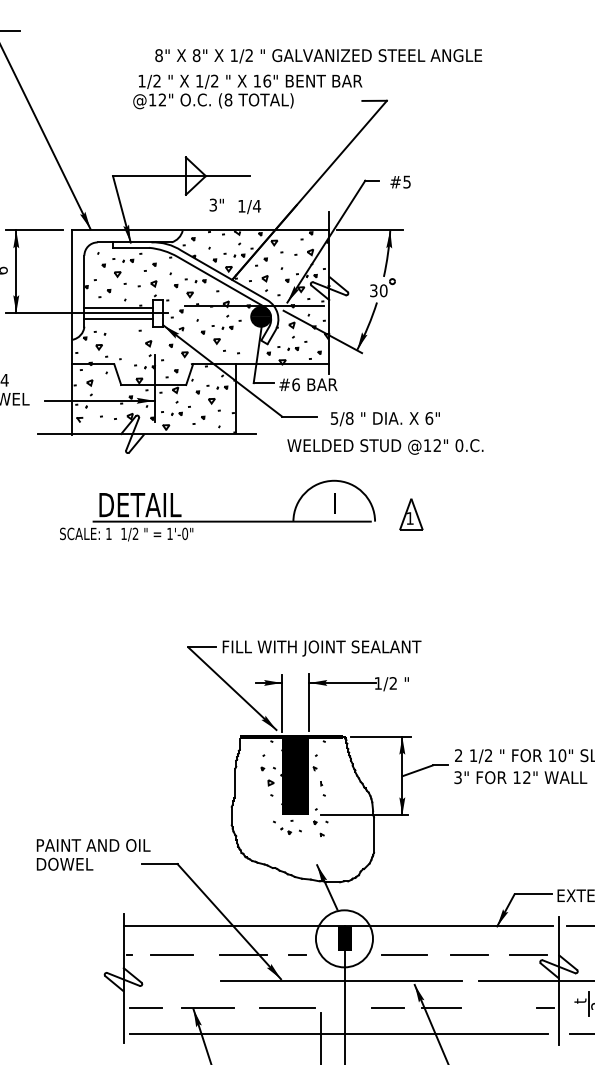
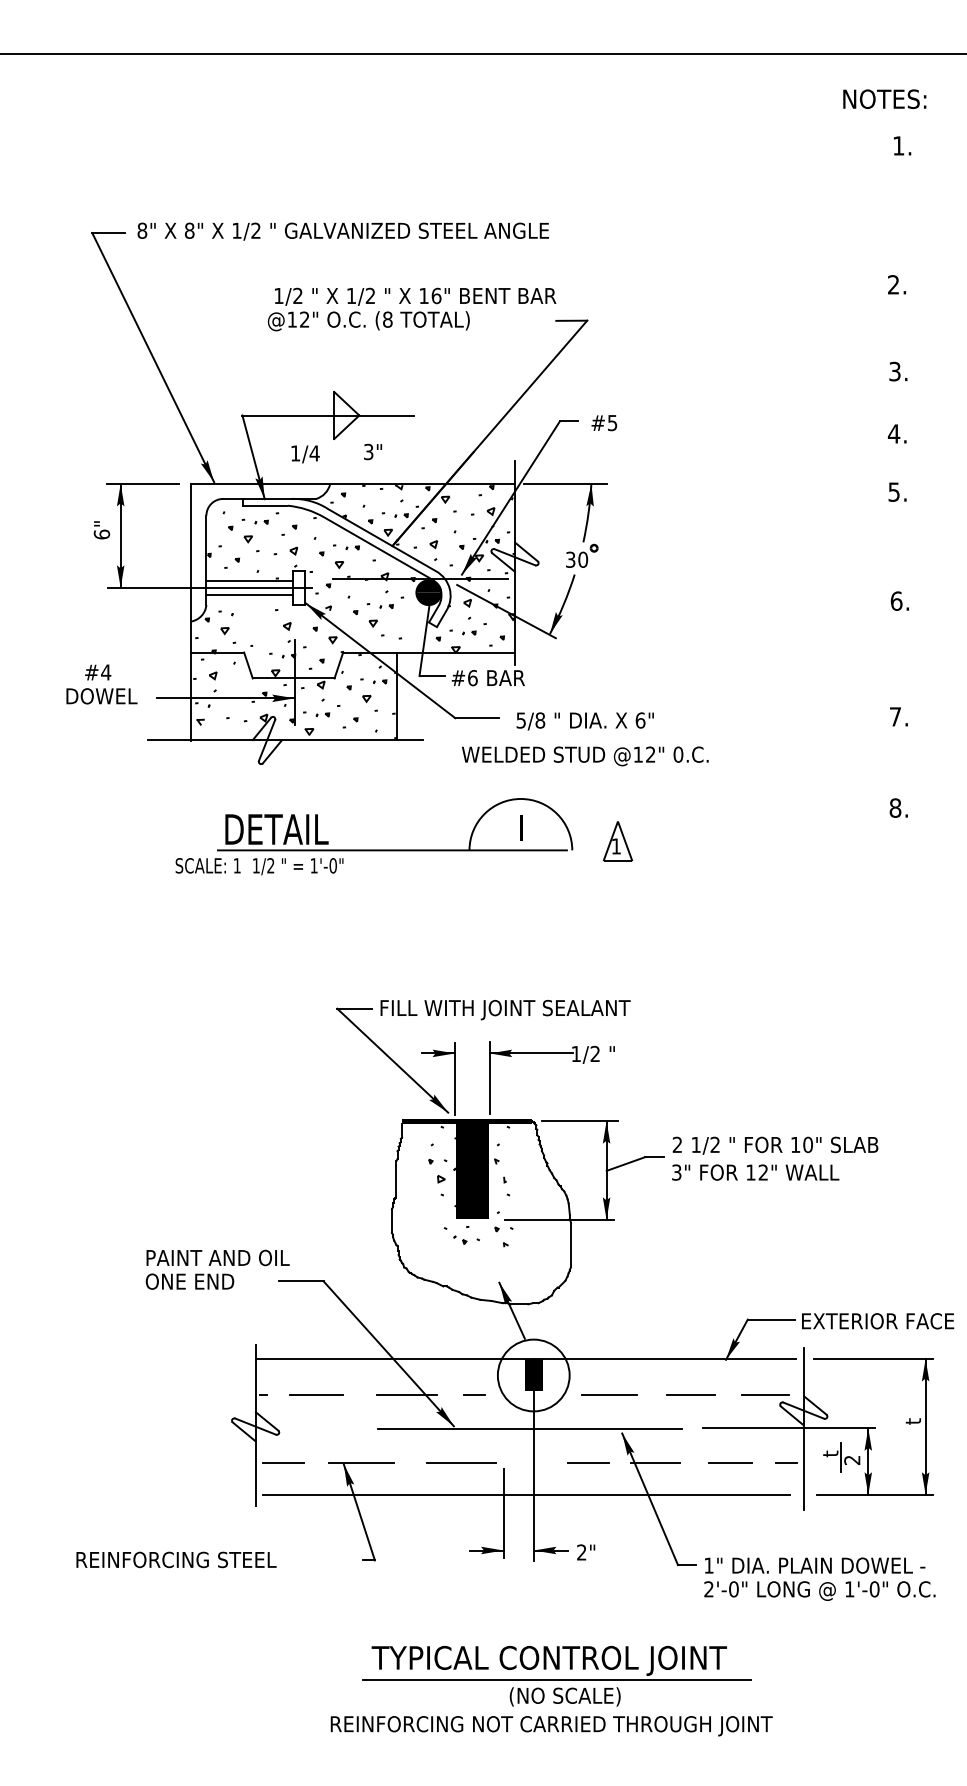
text: (318, 56) -> (342, 231), moved
text: (249, 207) -> (305, 454), moved
text: (70, 864) -> (189, 1281), DOWEL -> ONE END
line: (499, 1007) -> (729, 1462), added

